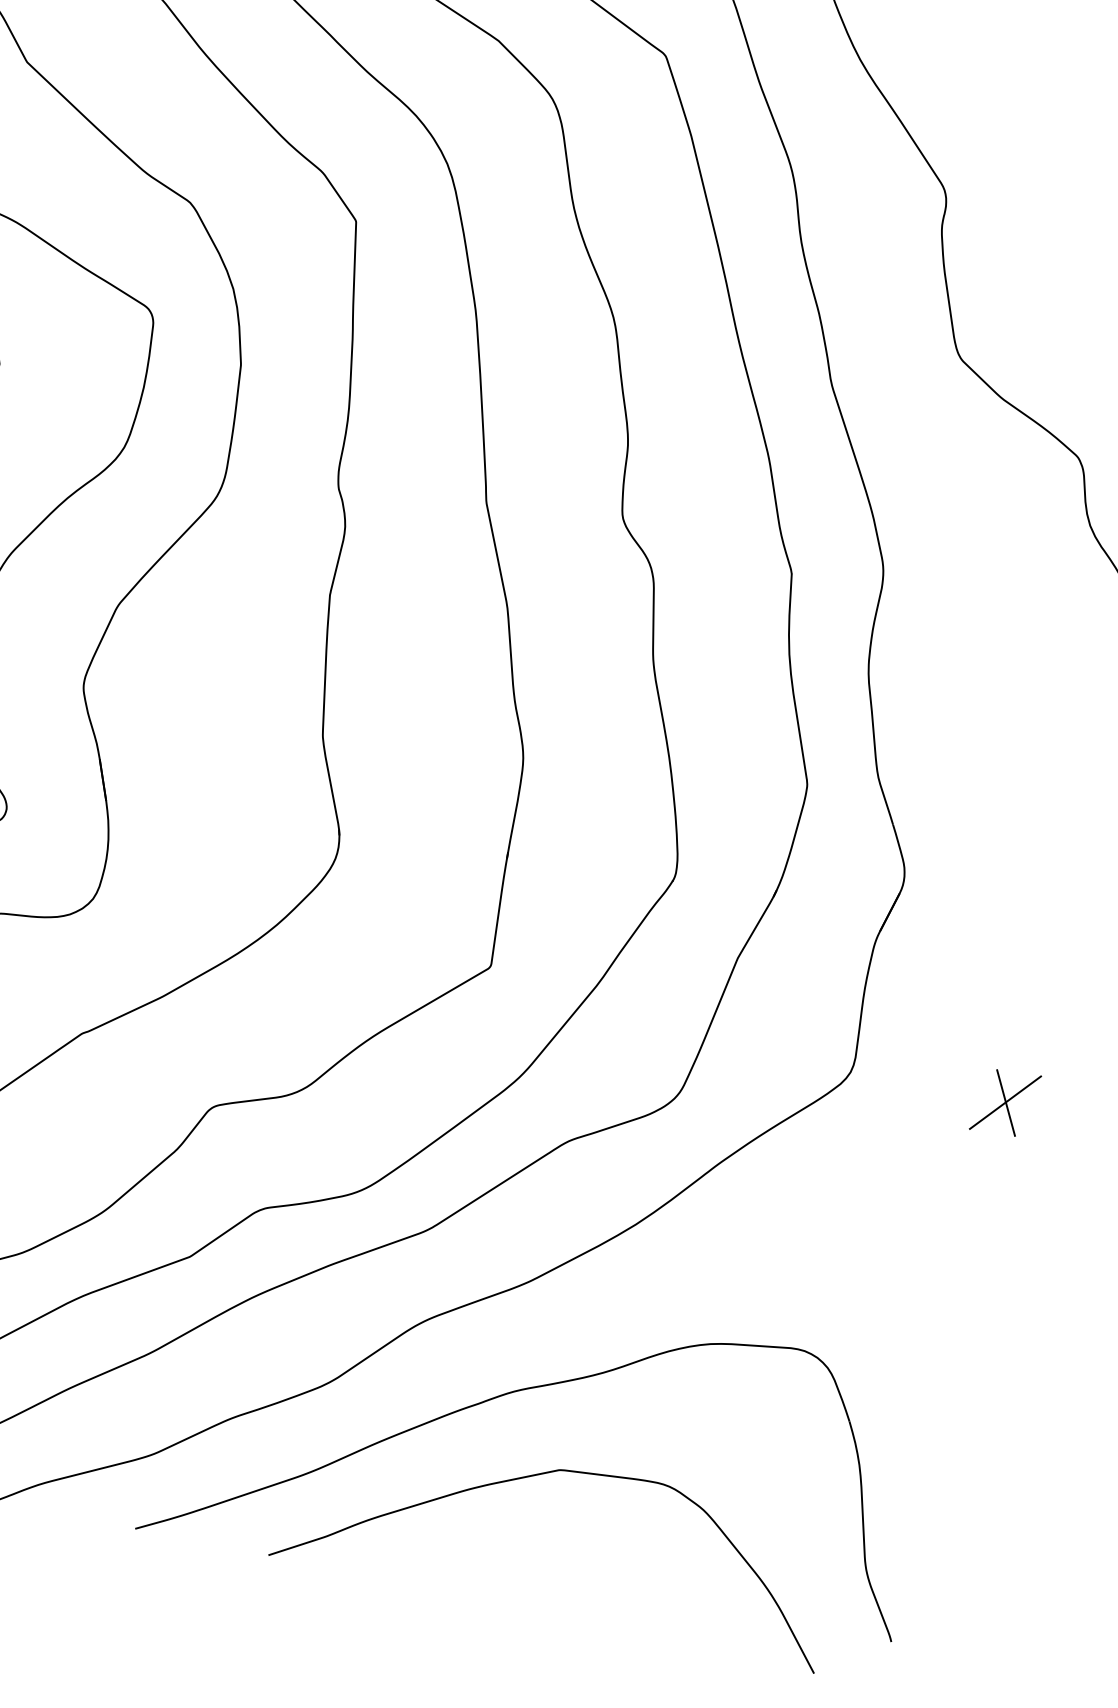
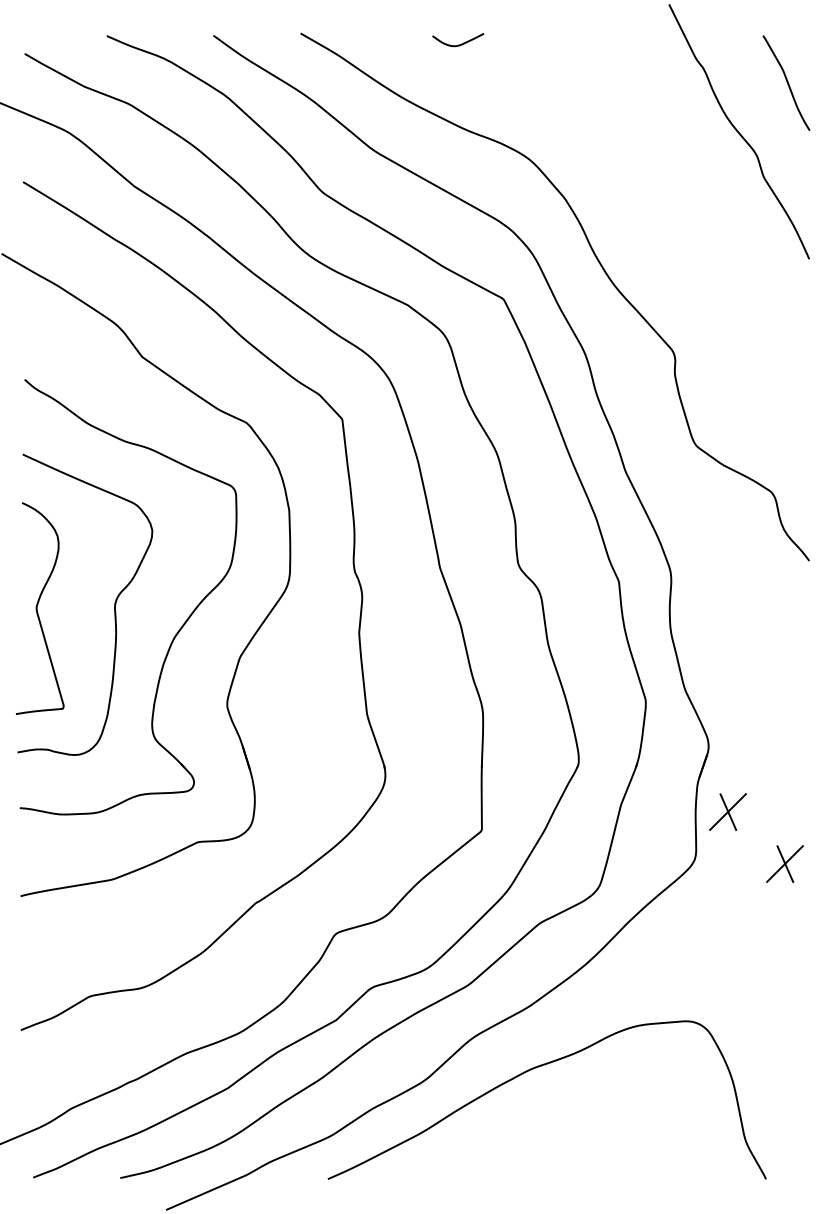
part: (919, 997) -> (727, 811), added
curve: (537, 1476) -> (551, 1115), removed

